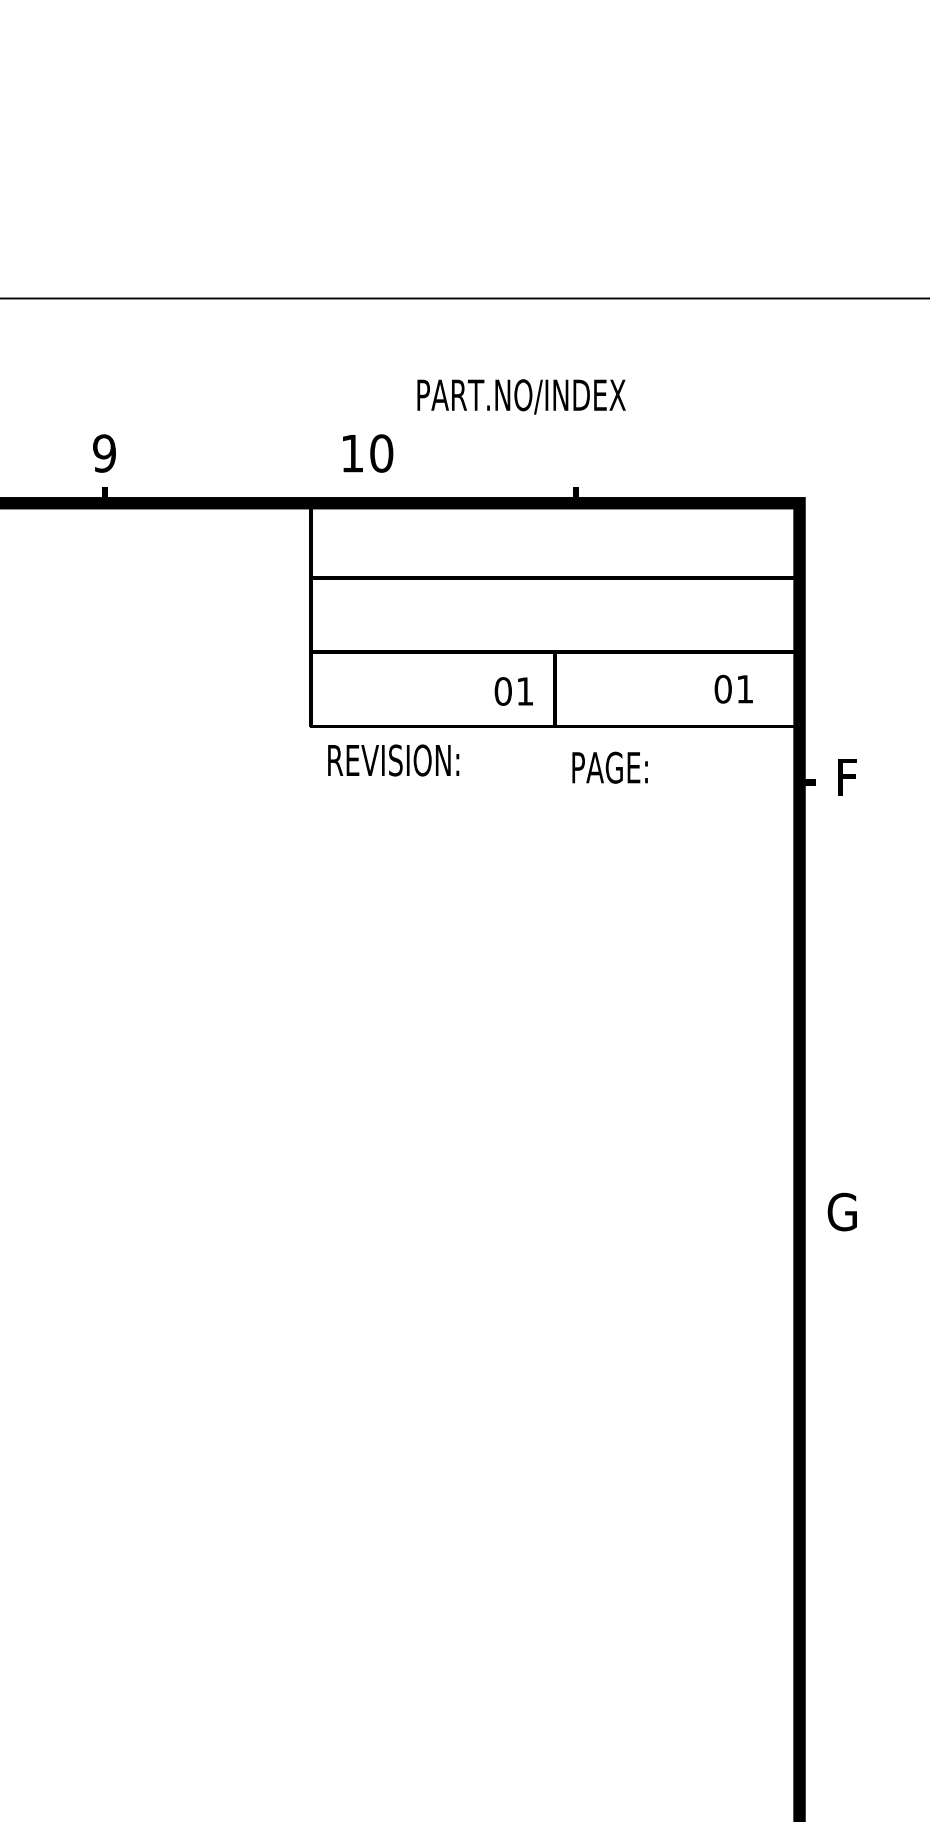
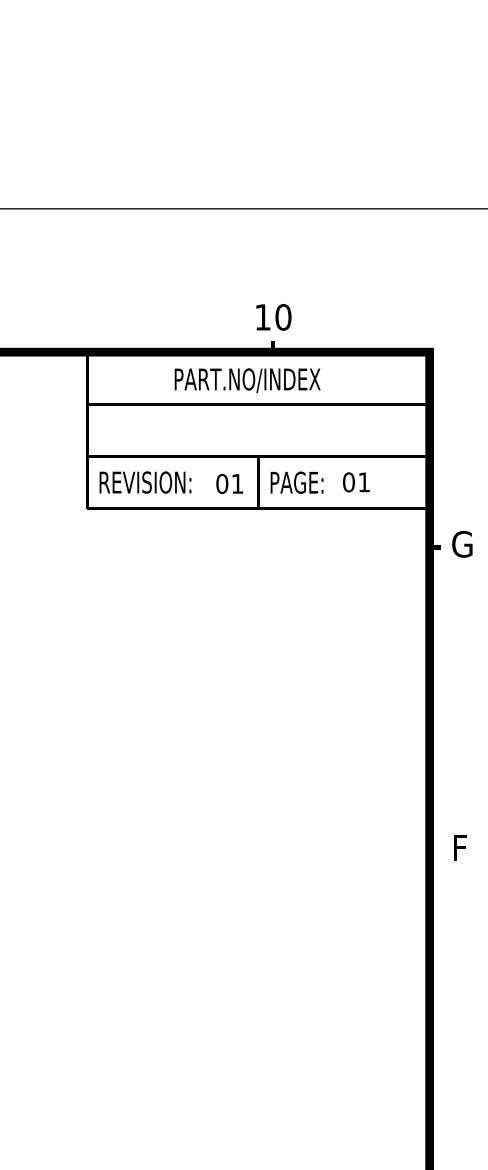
text: (521, 396) -> (247, 380), moved
text: (368, 453) -> (274, 317), moved
text: (733, 688) -> (356, 481), moved
text: (393, 760) -> (145, 482), moved
text: (609, 767) -> (296, 482), moved
text: (845, 777) -> (461, 544), F -> G
text: (841, 1211) -> (459, 848), G -> F

